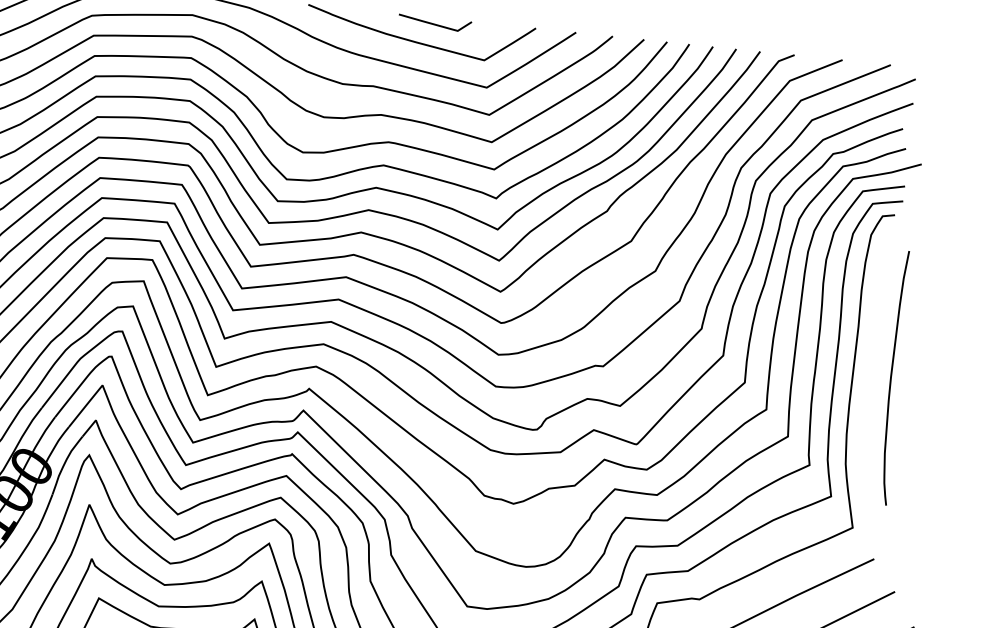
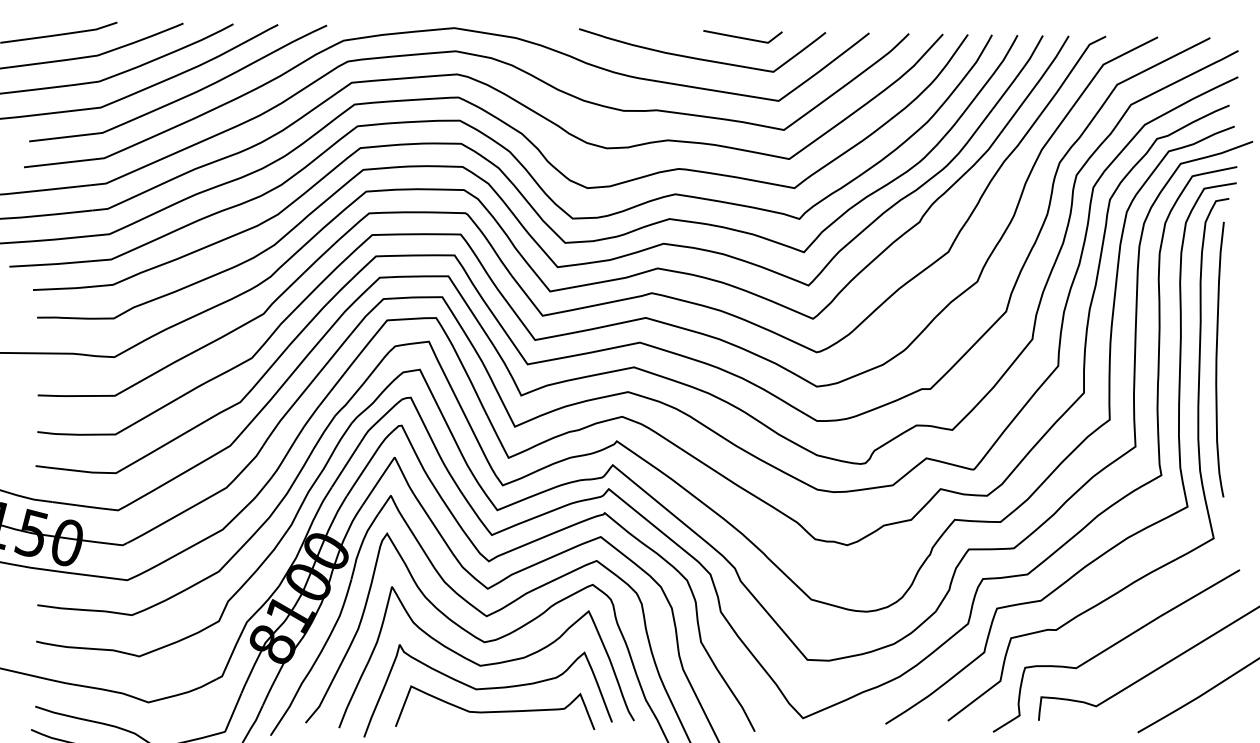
line: (434, 23) -> (742, 37), moved
curve: (891, 377) -> (1217, 359), moved

